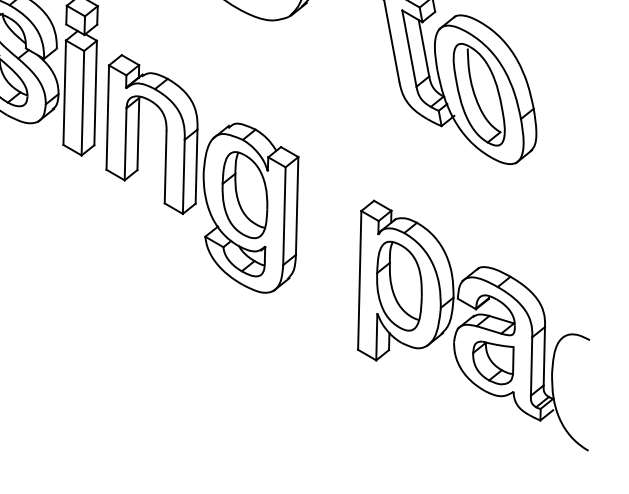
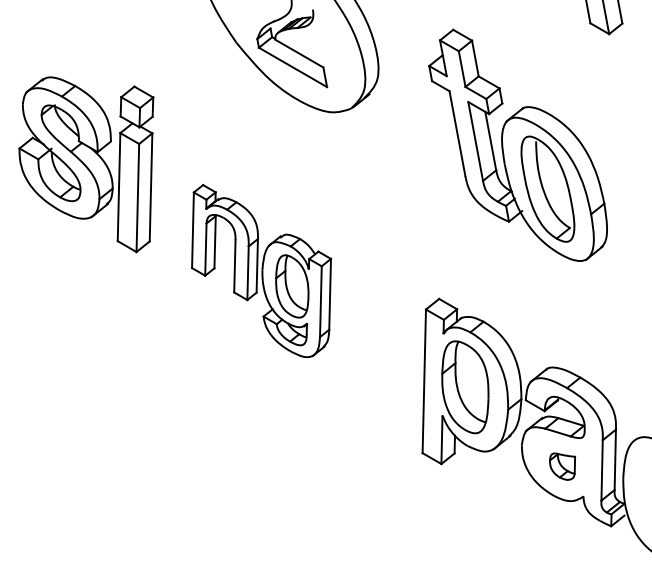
part: (202, 173) -> (261, 270), size x0.7
part: (493, 362) -> (562, 466), size x0.6

